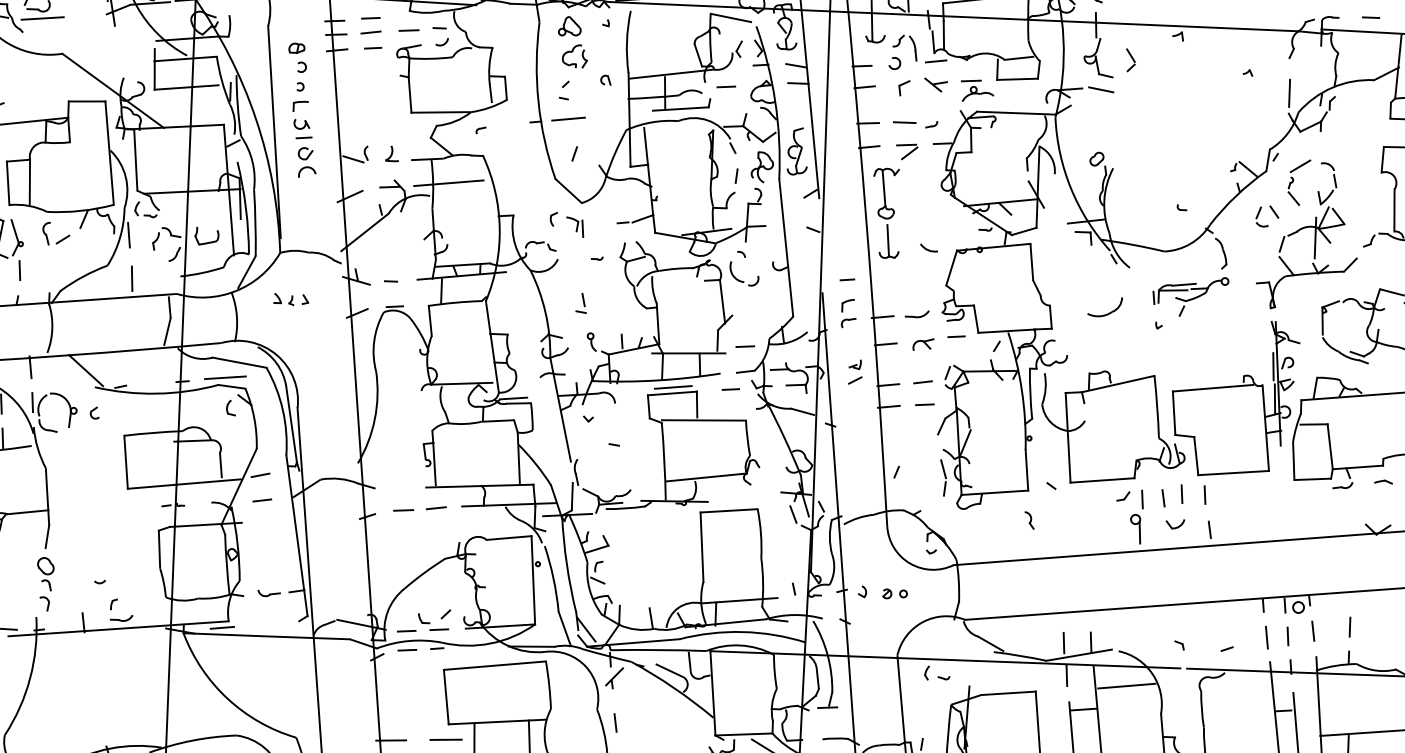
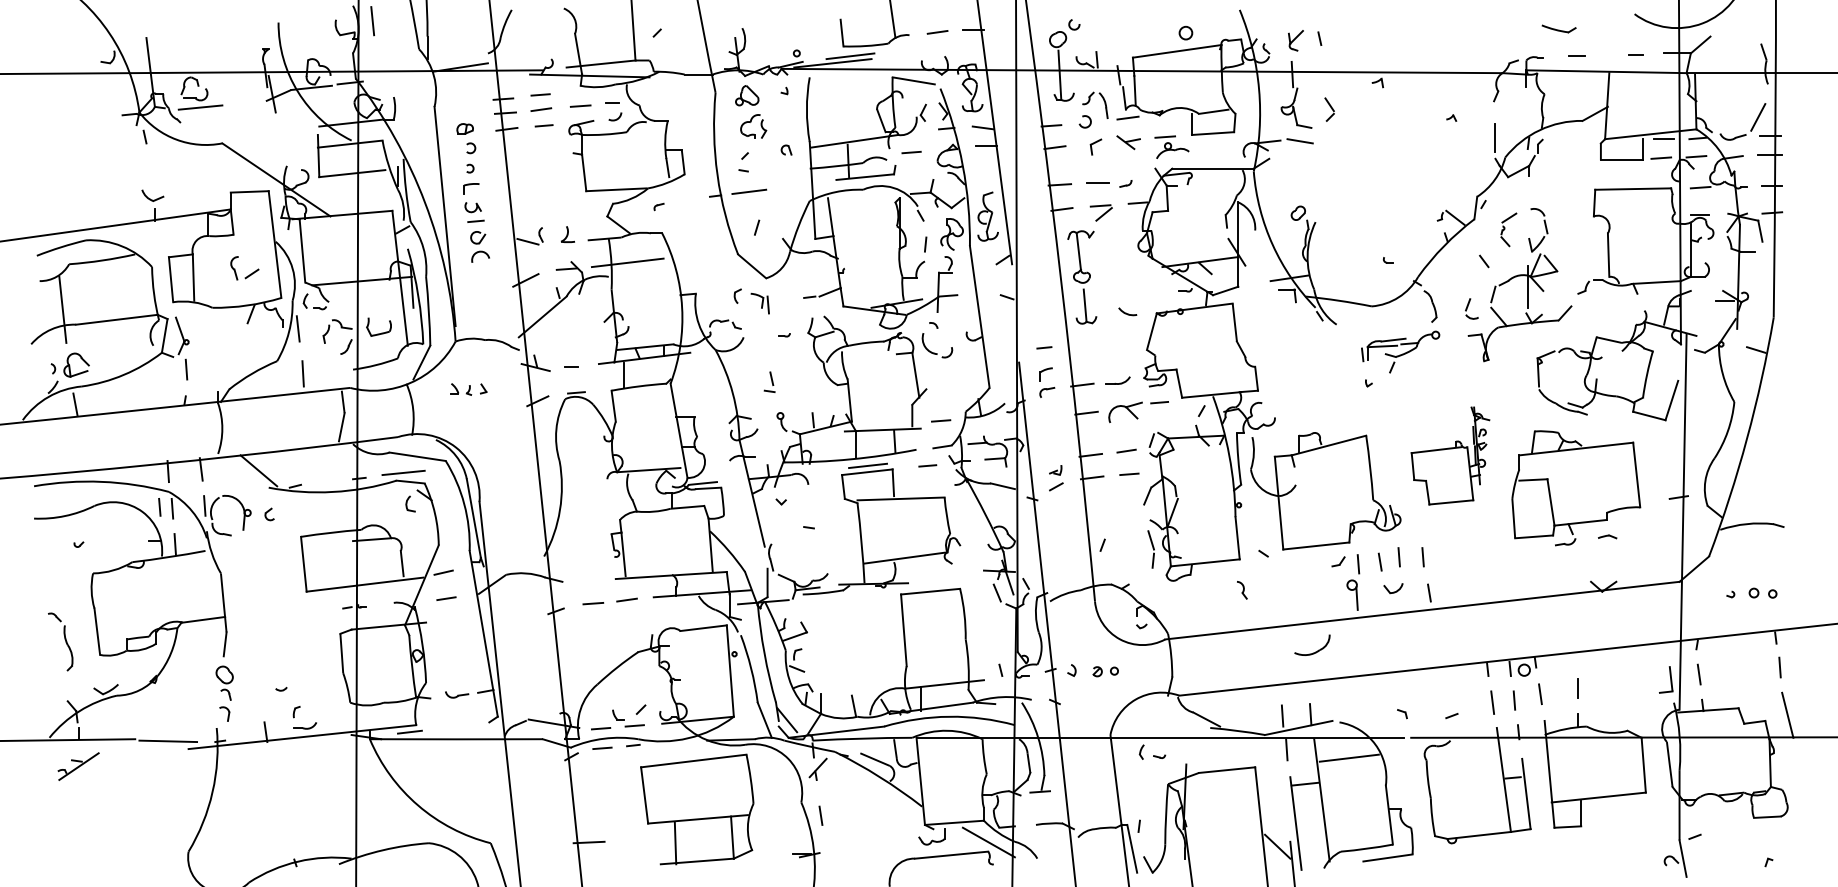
part: (1298, 182) -> (1508, 229), size x0.7
part: (1261, 216) -> (1471, 308), moved
part: (58, 240) -> (247, 275), moved
part: (1107, 313) -> (1315, 651), moved
part: (923, 344) -> (1125, 411), size x1.6
part: (855, 372) -> (1056, 478), moved
part: (1235, 397) -> (1450, 455), size x0.6
line: (445, 739) -> (645, 839), removed

